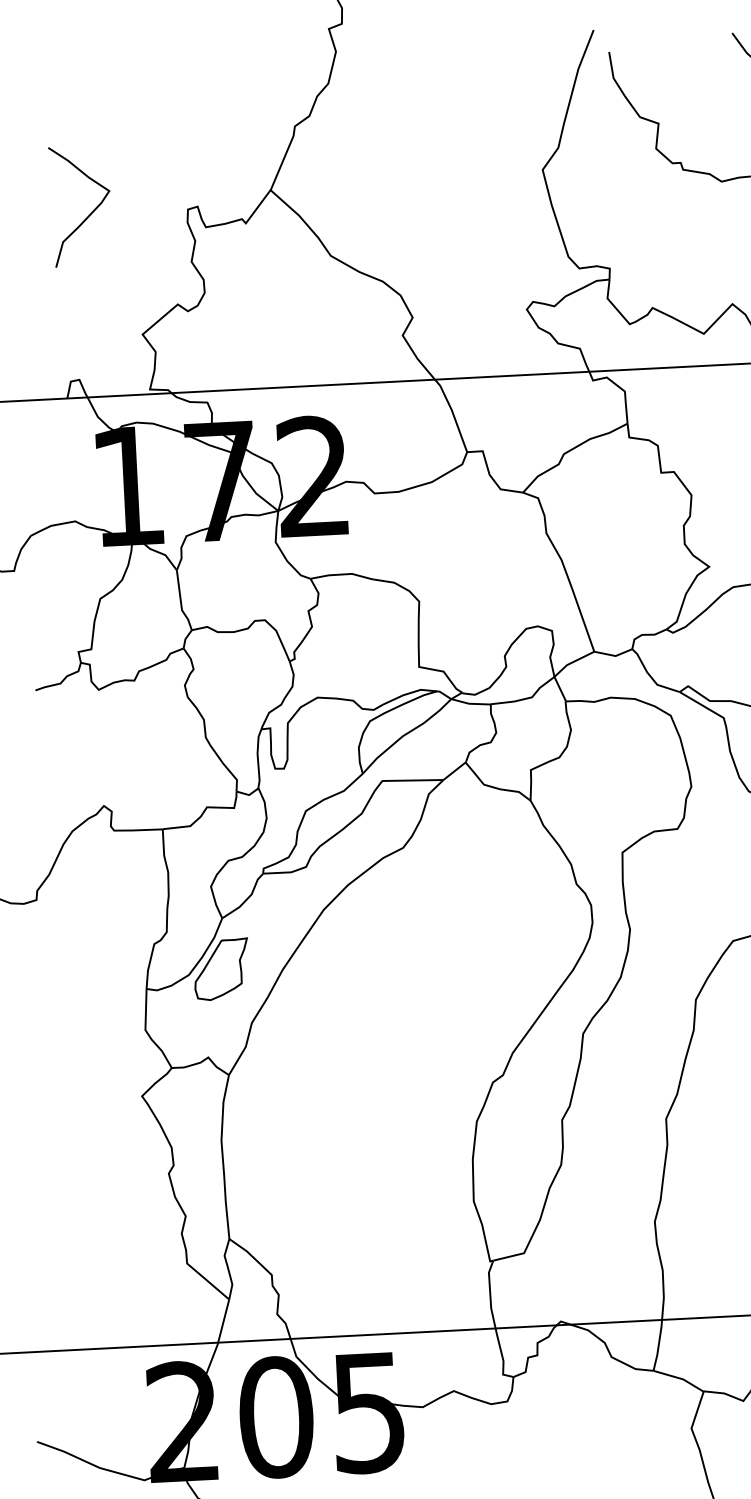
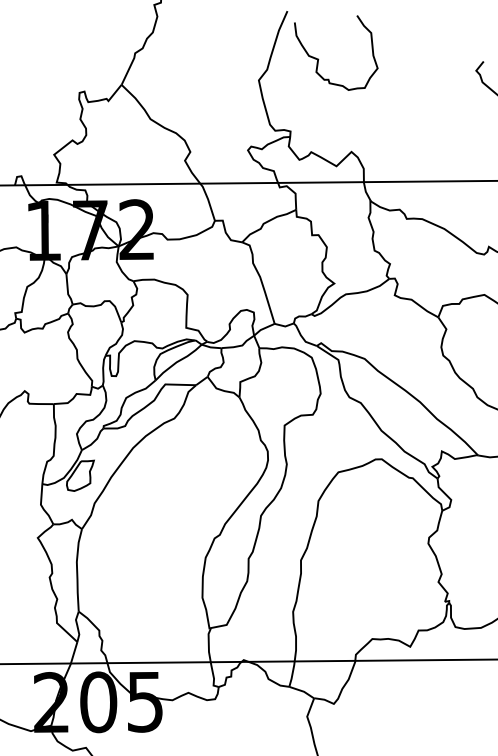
curve: (88, 212) -> (29, 92), removed

